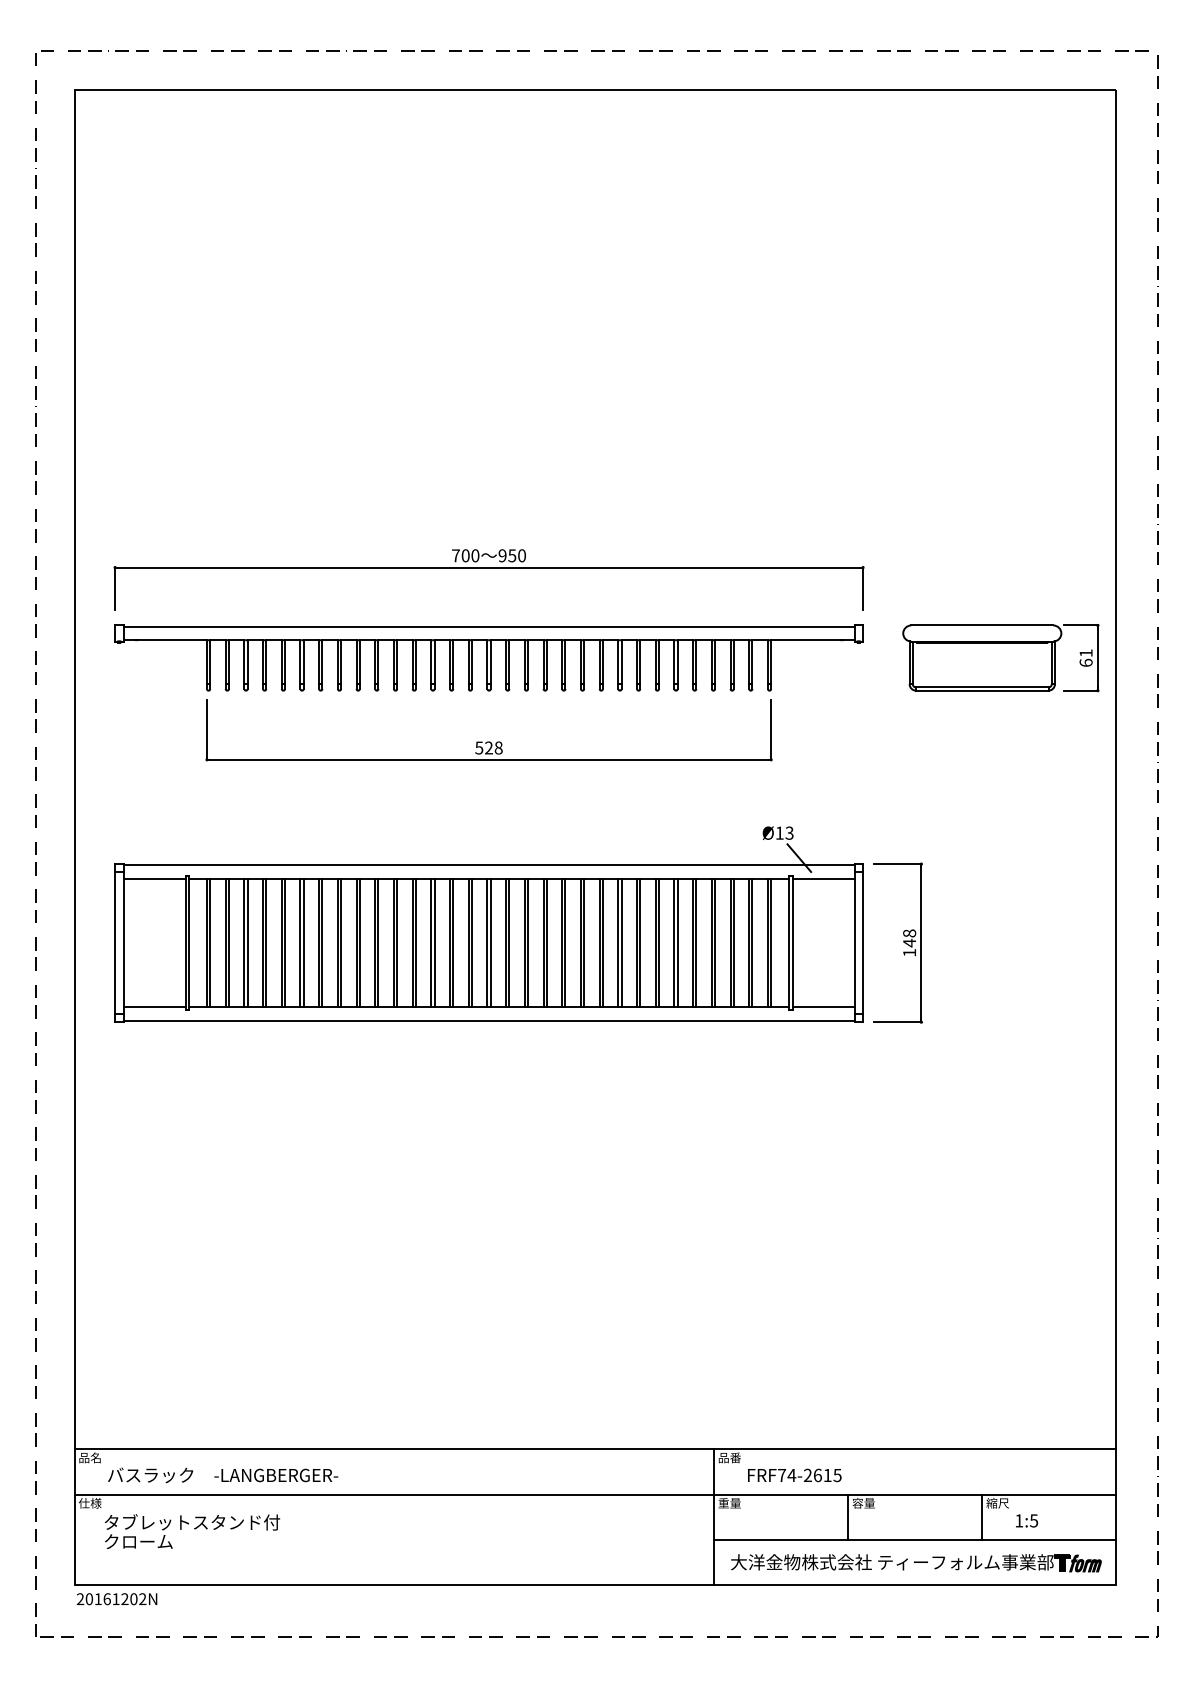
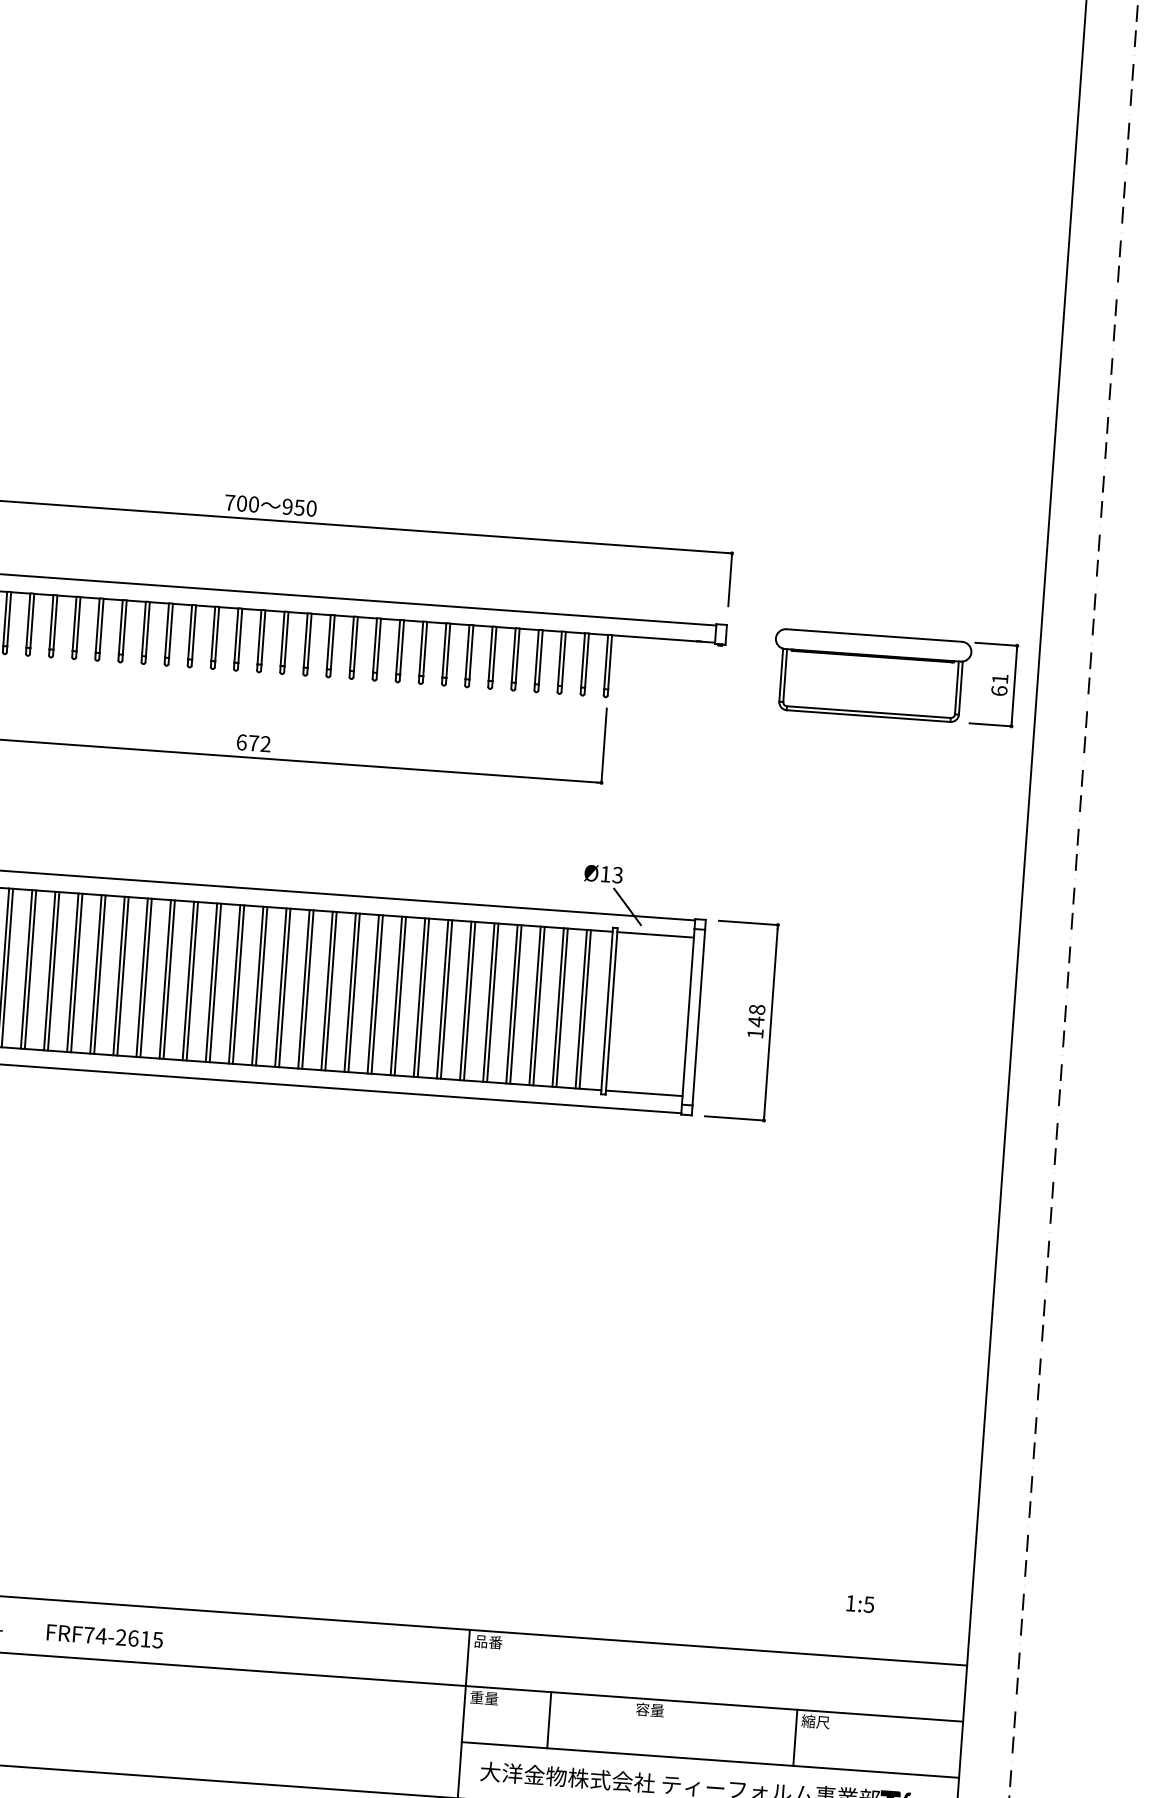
text: (488, 747) -> (253, 742), 528 -> 672
text: (794, 1475) -> (104, 1636), moved
line: (848, 1517) -> (549, 1720), moved
text: (1027, 1520) -> (861, 1603), moved

